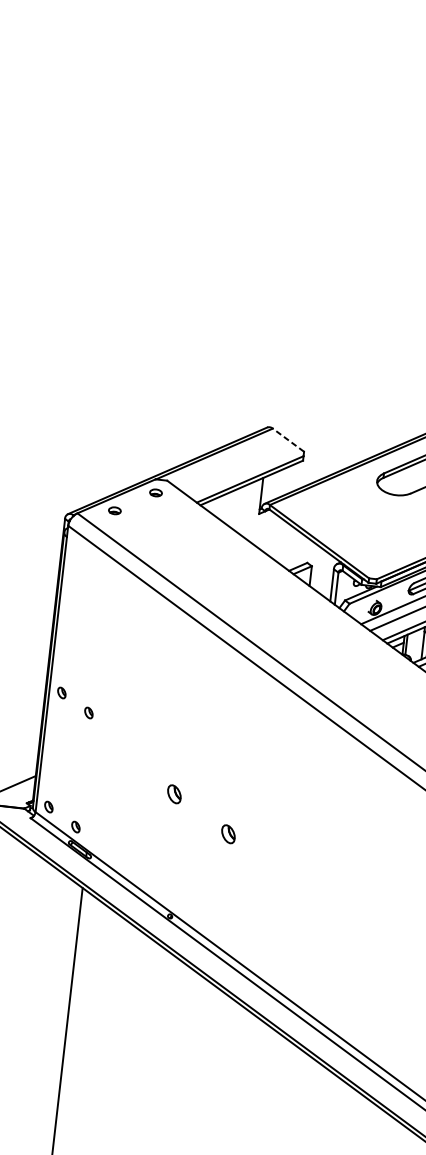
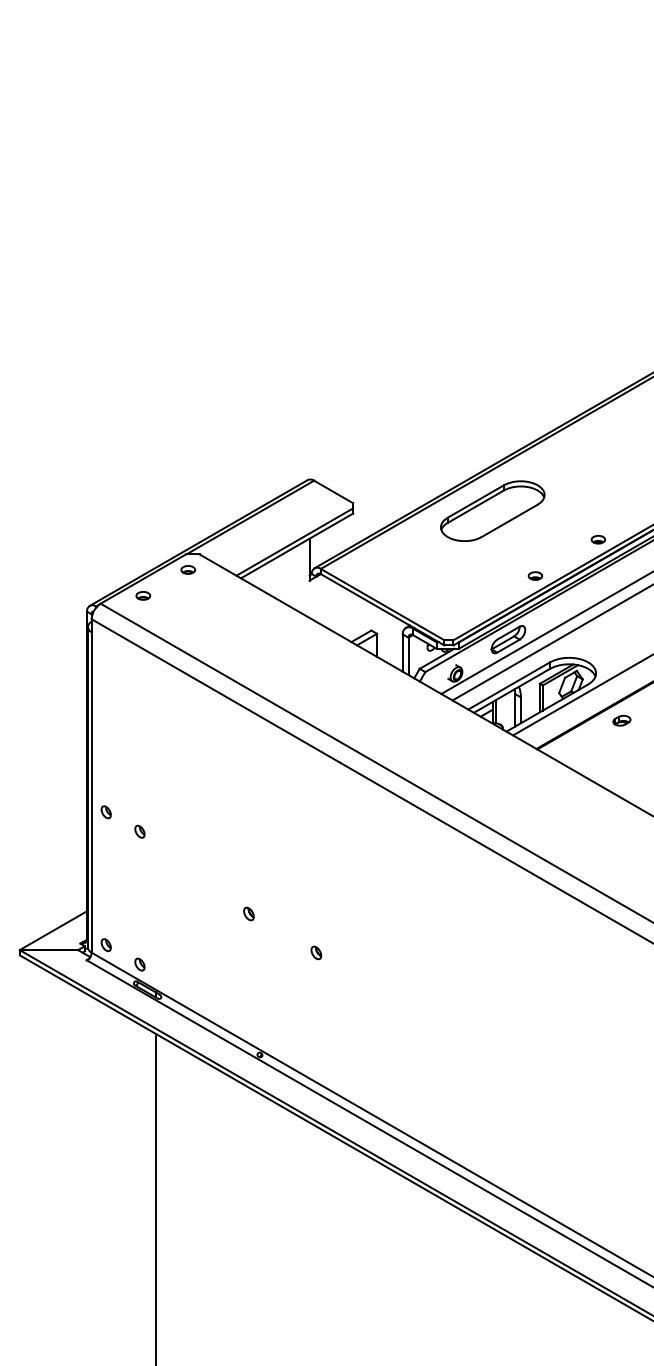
line: (288, 439) -> (333, 491), dashed -> solid
part: (174, 793) -> (248, 913), size x0.62
part: (228, 833) -> (316, 952), size x0.62

